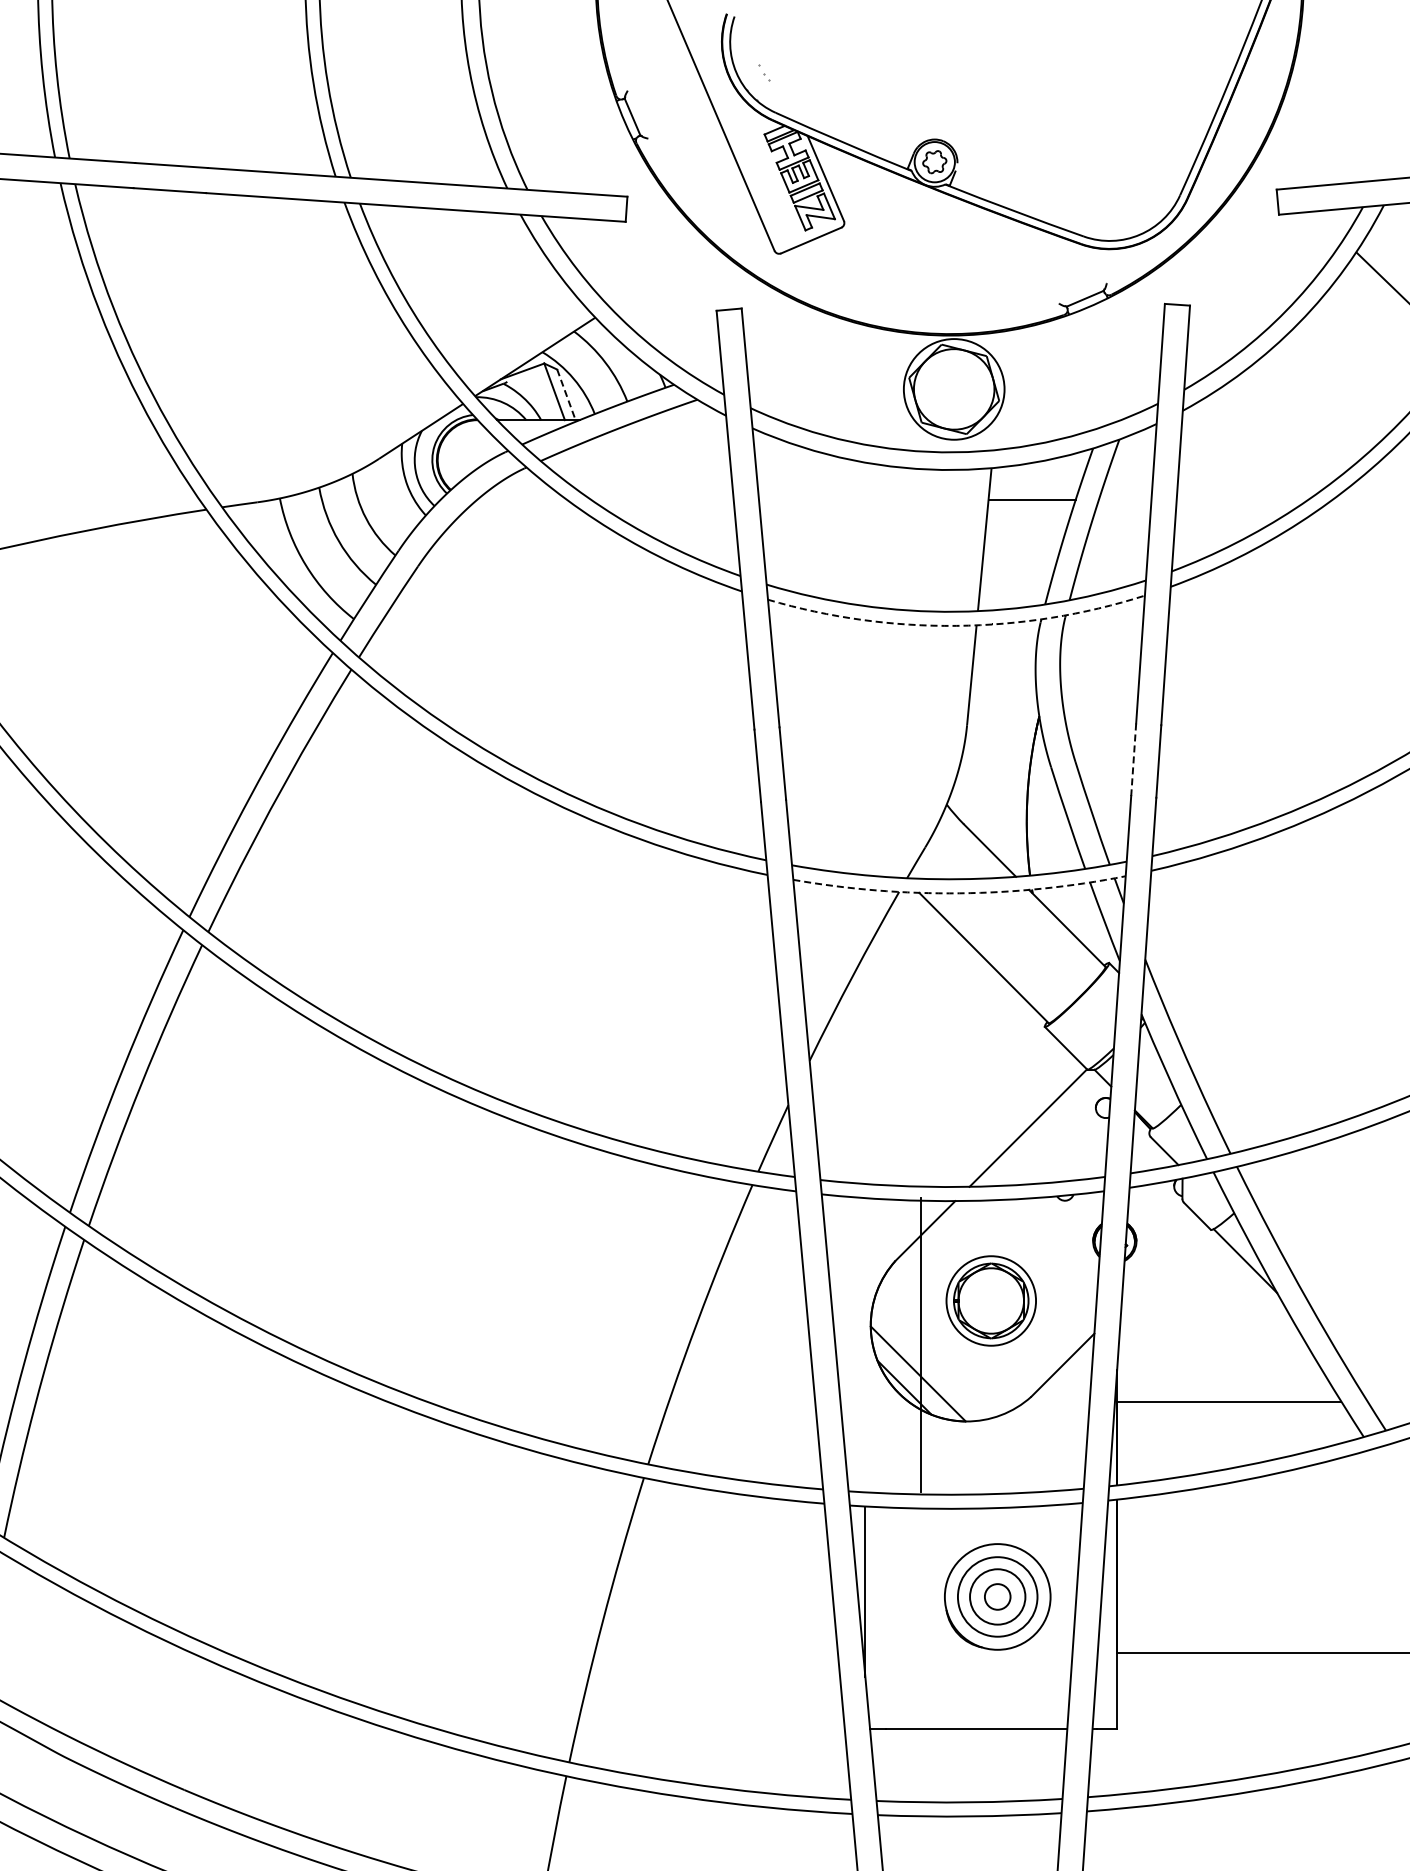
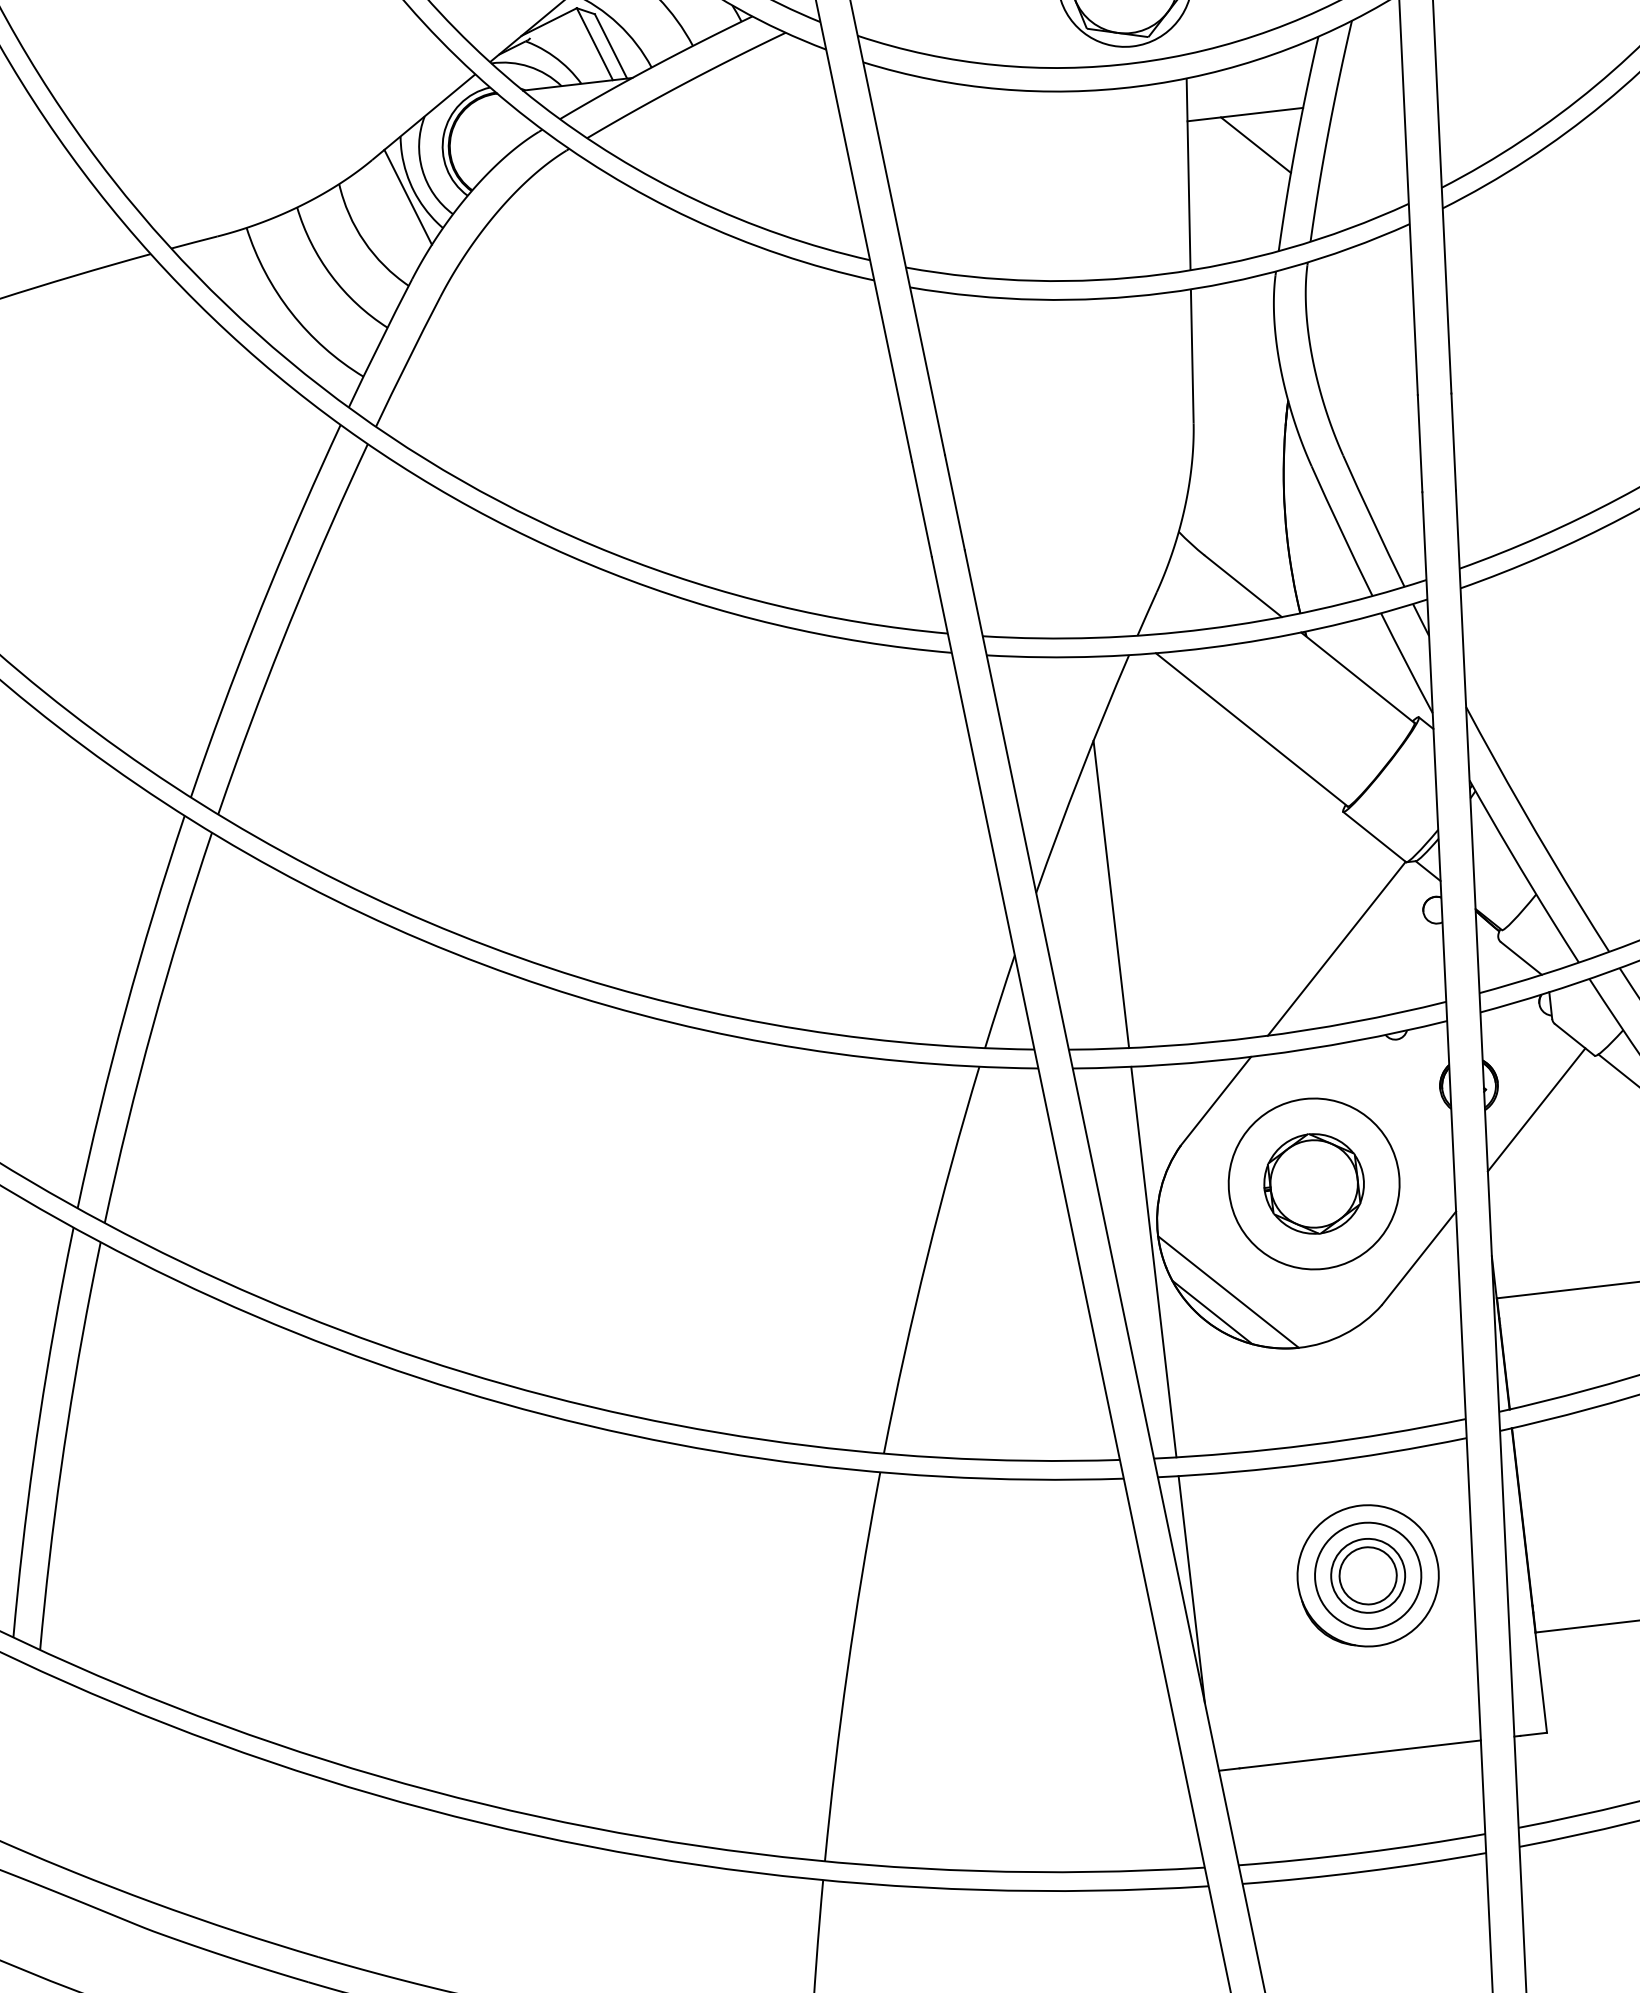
line: (566, 394) -> (611, 45), dashed -> solid
line: (402, 489) -> (407, 197), added
line: (1037, 523) -> (1256, 144), added
arc: (956, 625) -> (1164, 292), dashed -> solid
line: (1133, 760) -> (1419, 444), dashed -> solid
arc: (959, 893) -> (1209, 647), dashed -> solid
line: (865, 1068) -> (1111, 894), added
line: (1162, 1264) -> (1535, 1109), added
circle: (991, 1300) -> (1314, 1183), size x1.43
line: (921, 1345) -> (1154, 1262), moved
circle: (997, 1596) -> (1367, 1575), size x1.67

